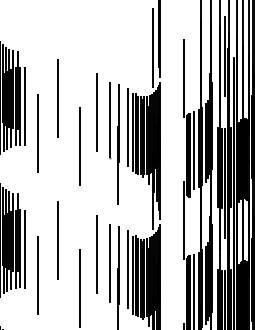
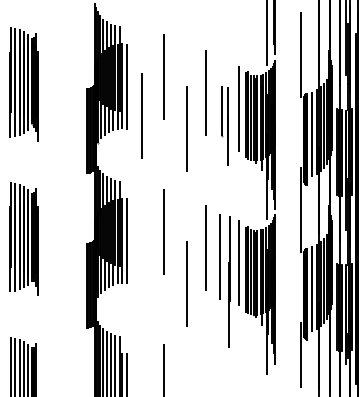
part: (113, 142) -> (224, 125), size x0.6
line: (38, 275) -> (142, 270), removed

